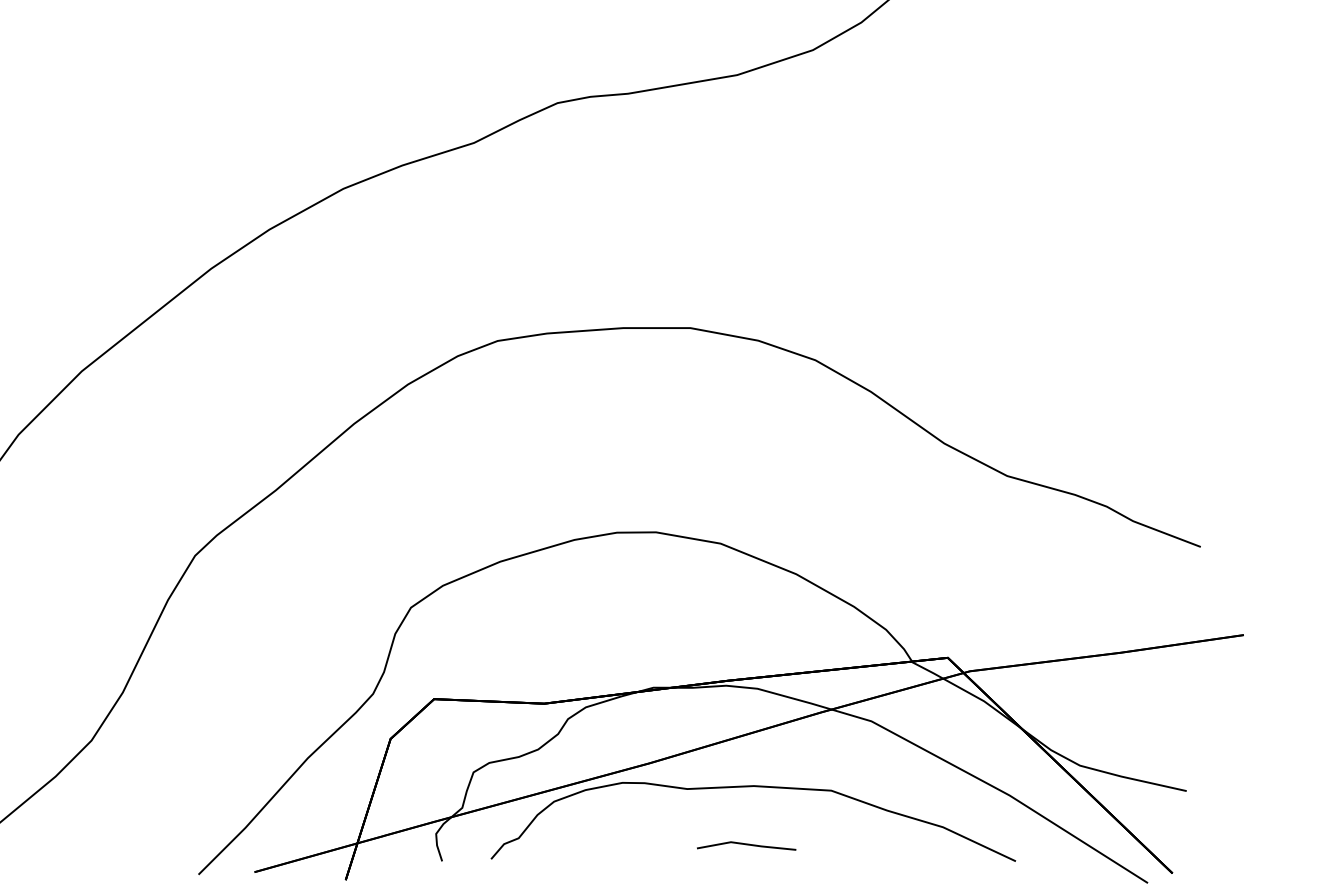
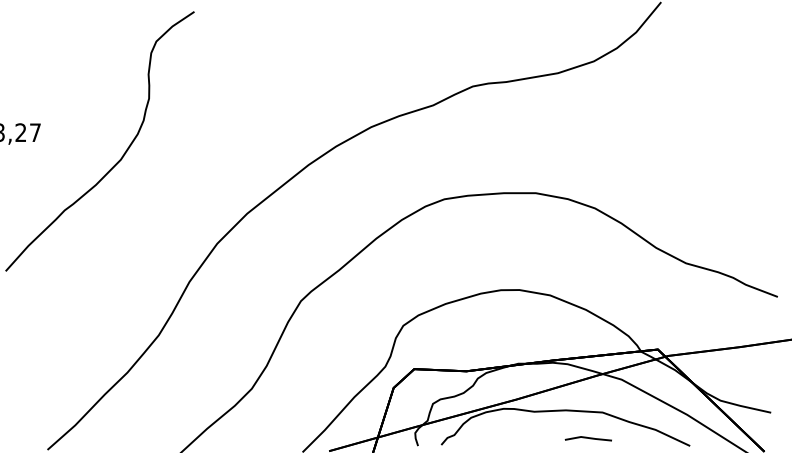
line: (744, 845) -> (587, 438), moved

